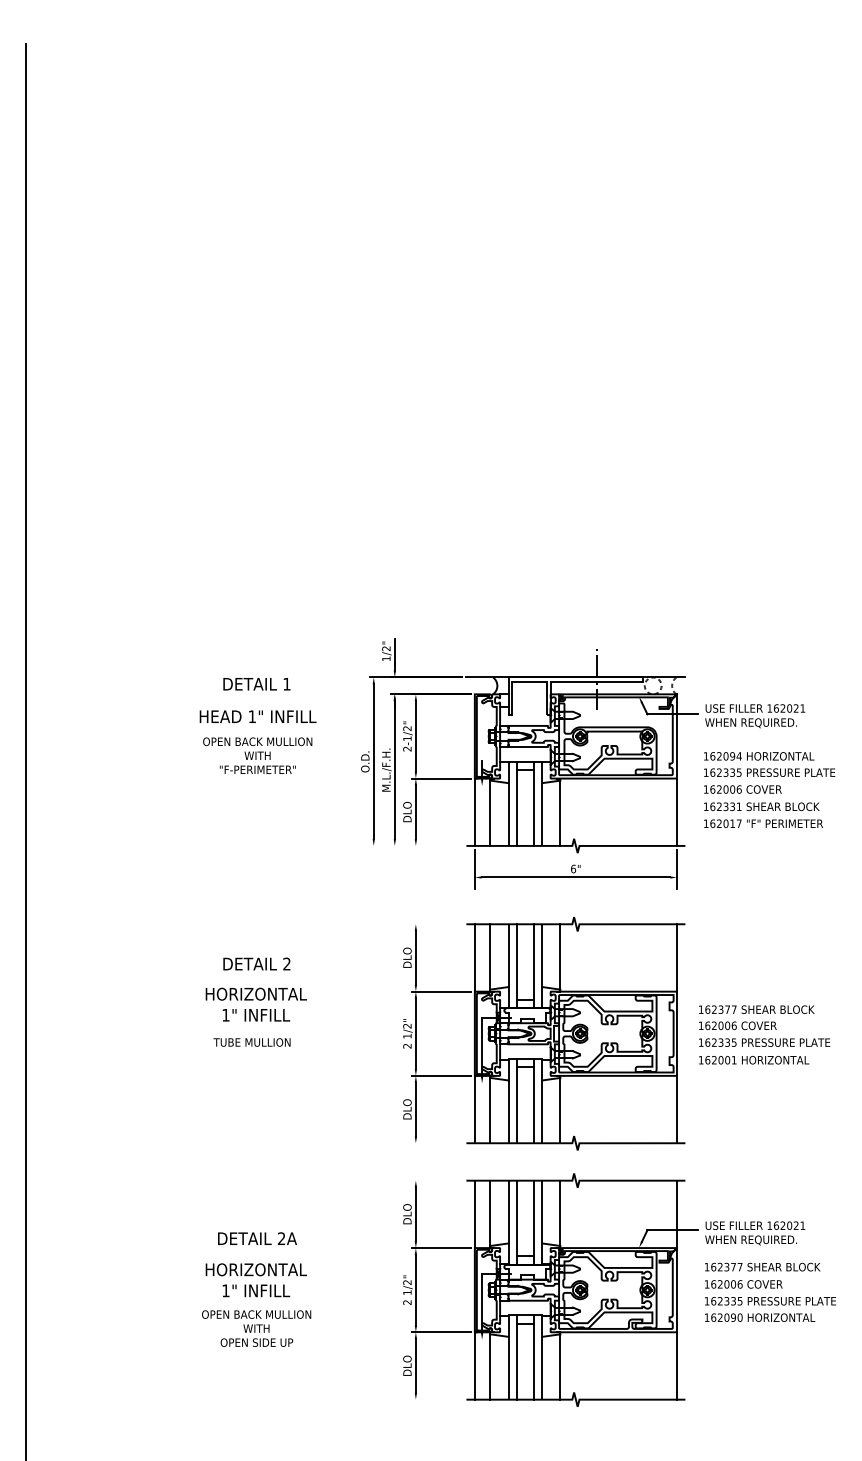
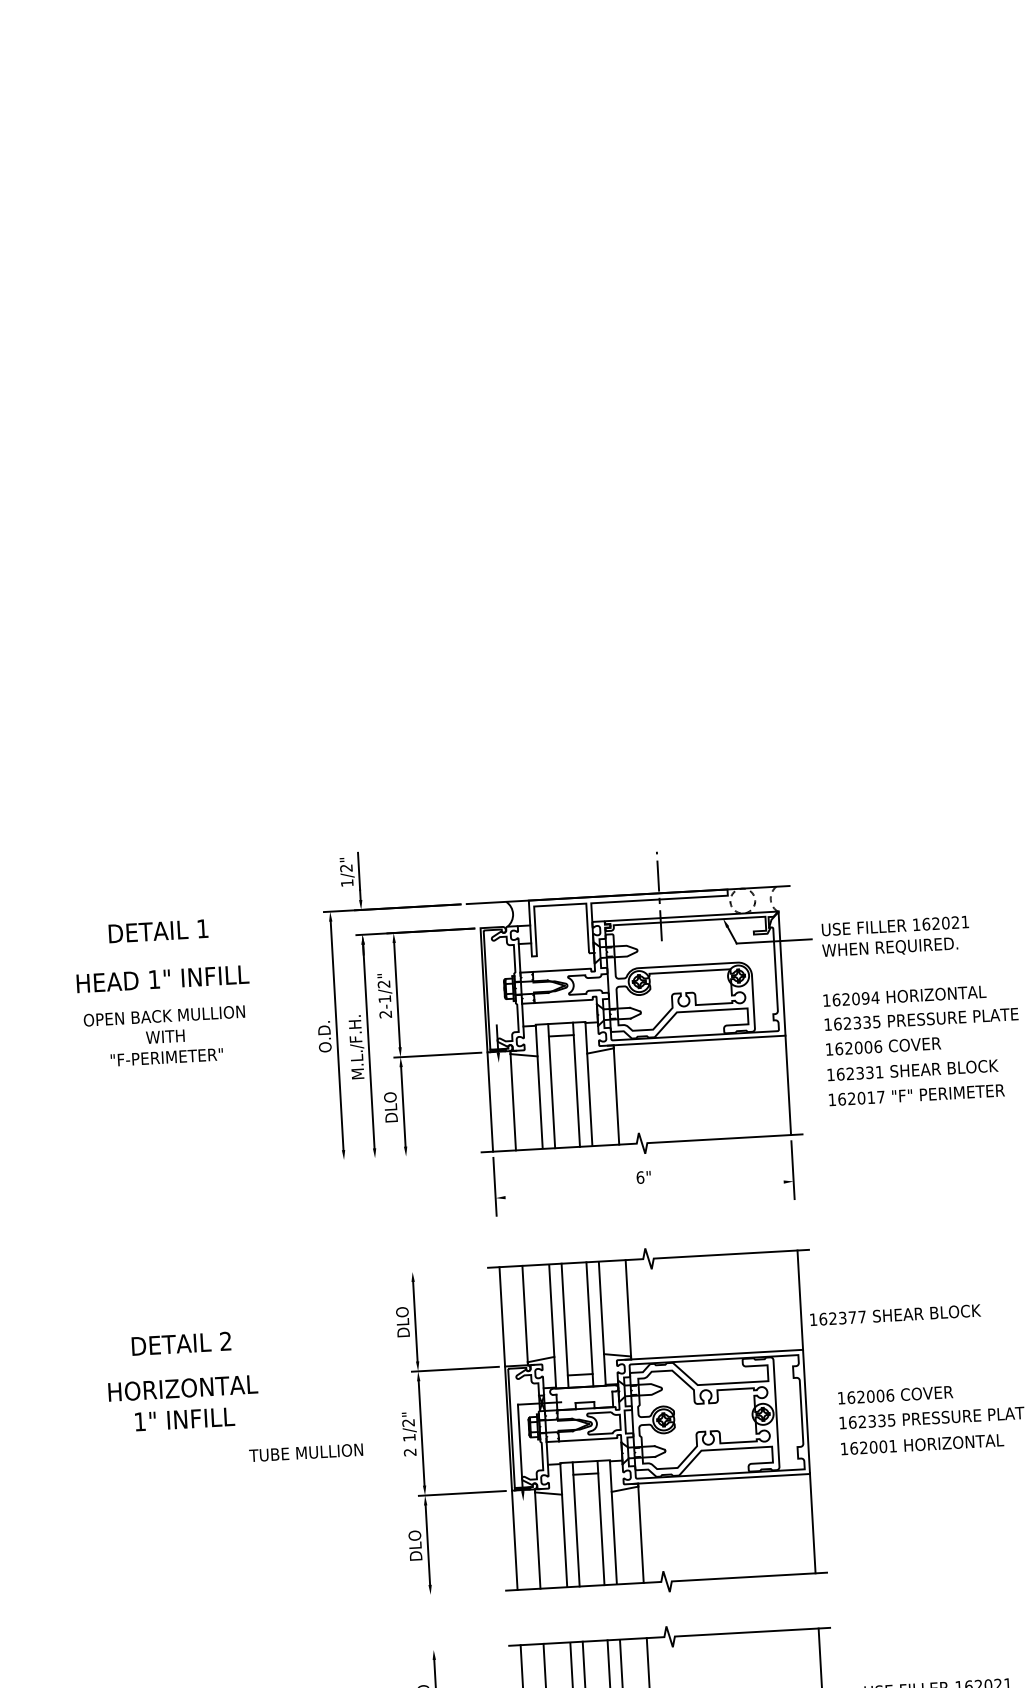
line: (575, 877) -> (644, 1189), removed
text: (756, 1009) -> (895, 1314), moved
text: (251, 1042) -> (305, 1452), moved

